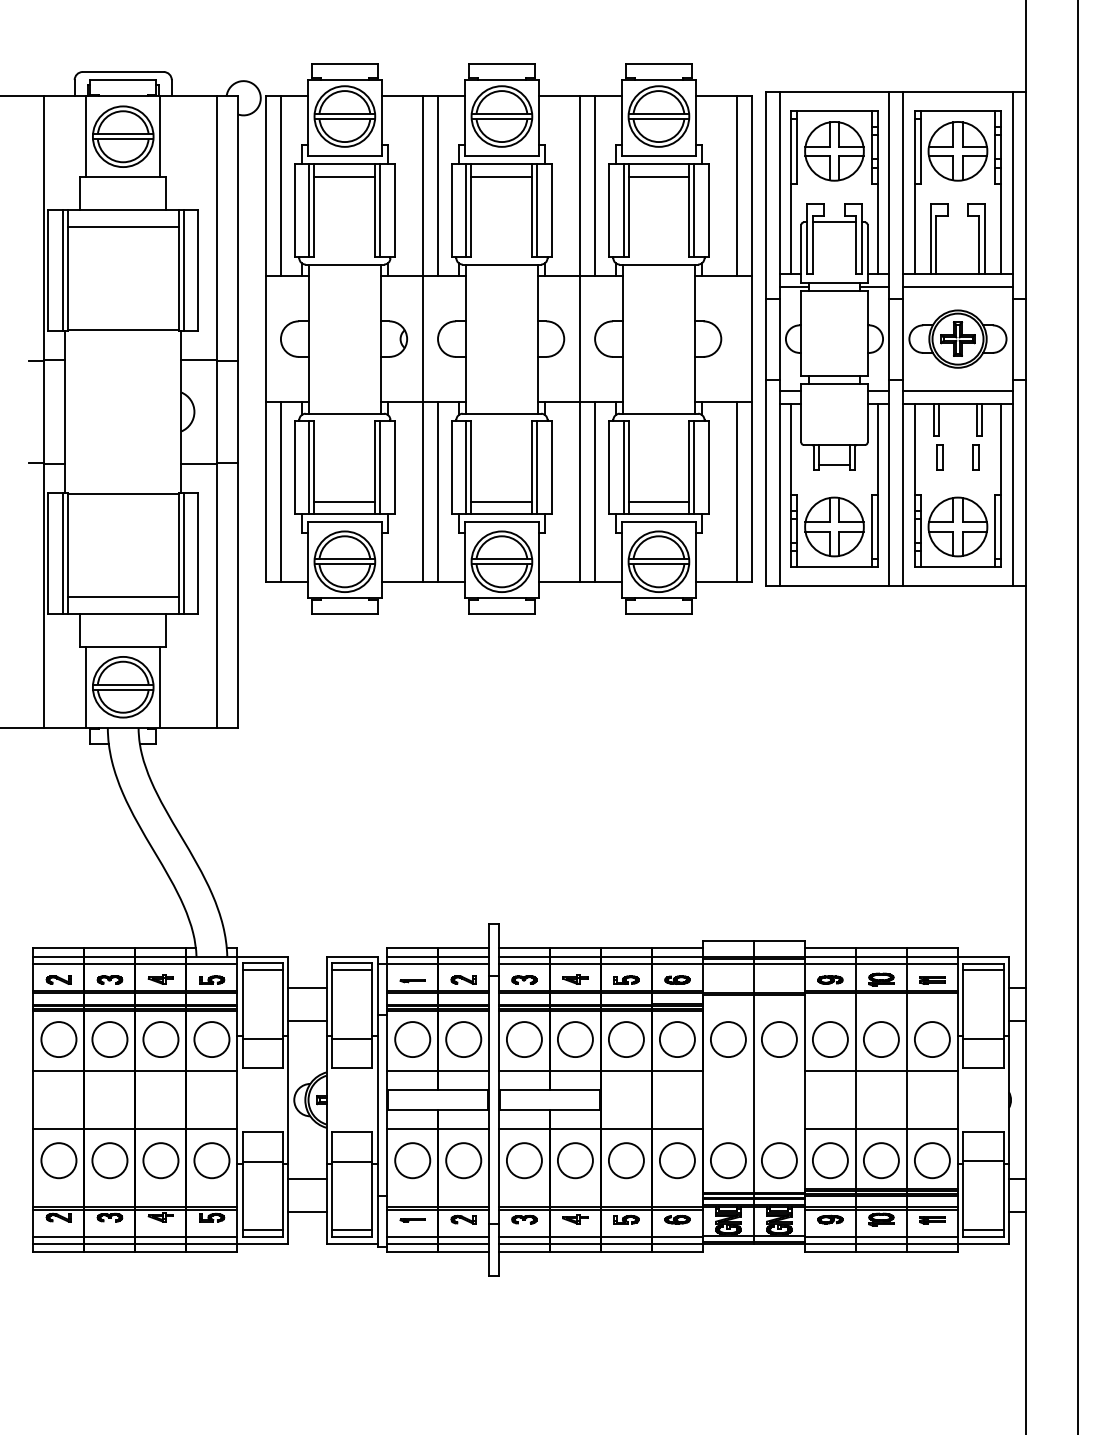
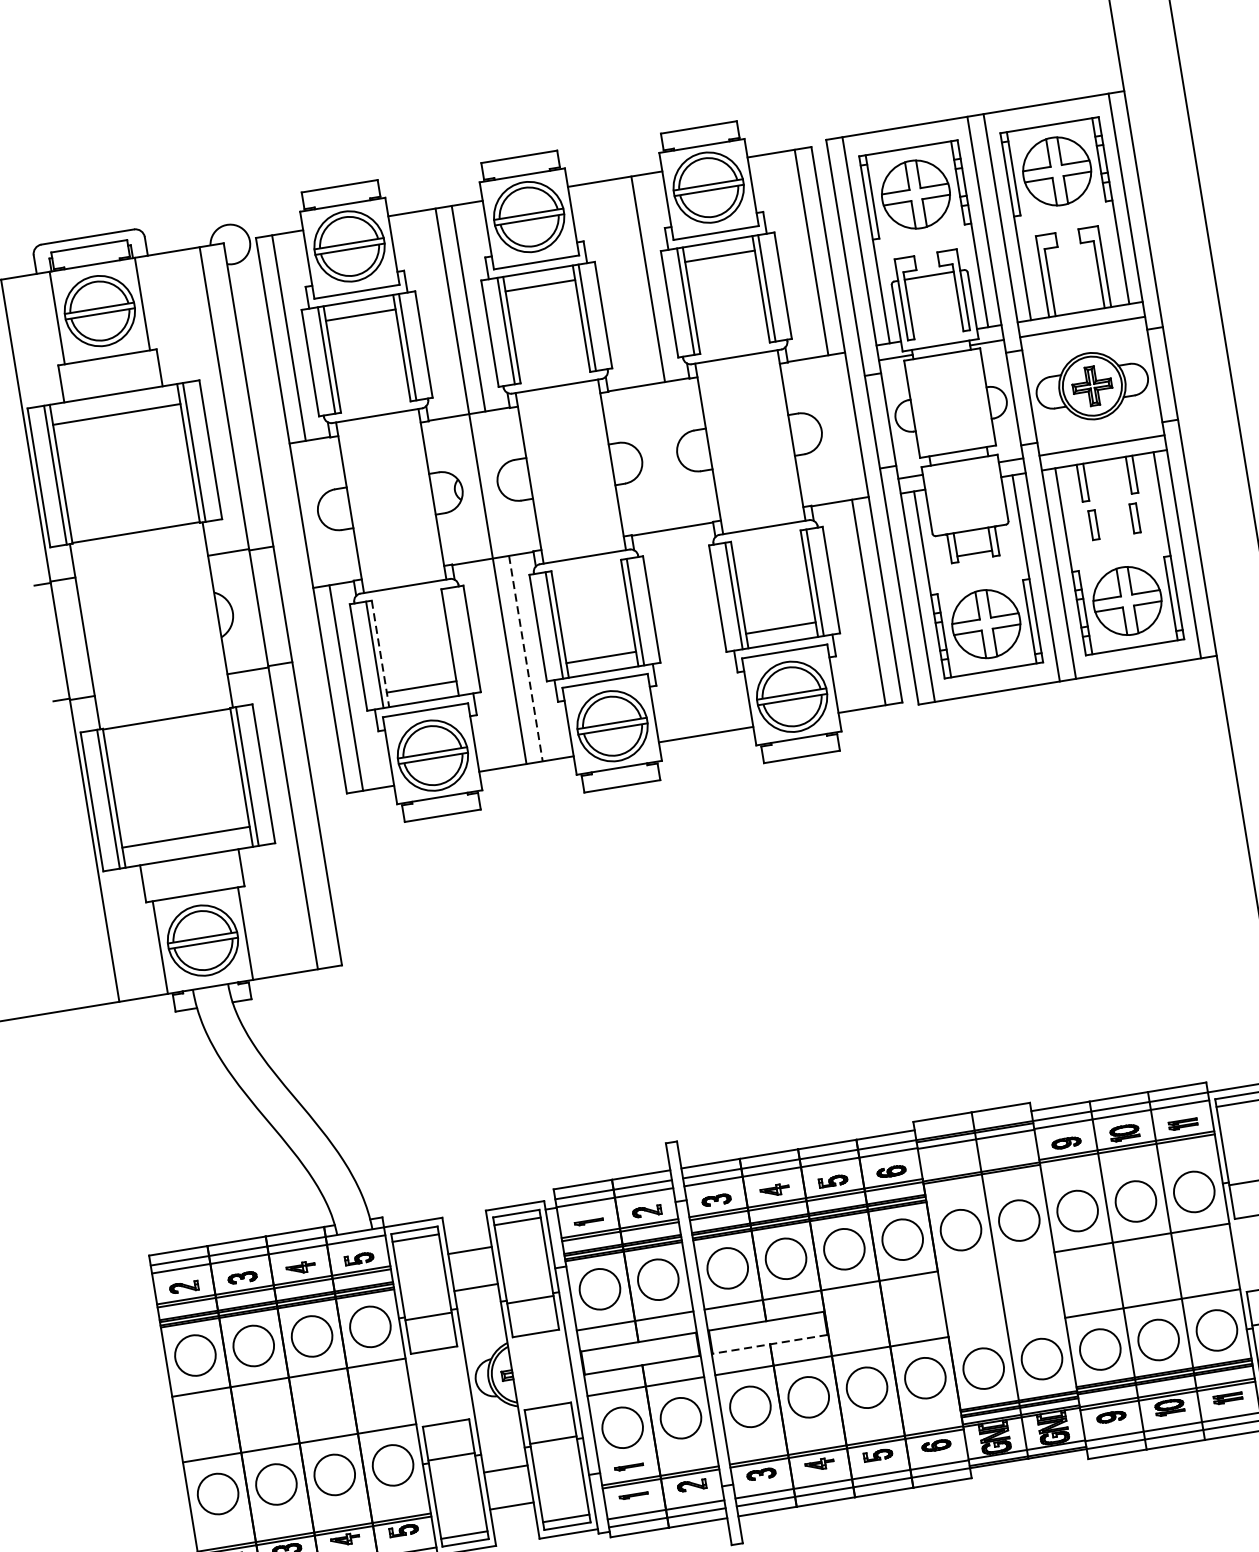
line: (580, 339) -> (660, 457), removed
line: (314, 467) -> (380, 653), solid -> dashed
line: (380, 467) -> (456, 641), removed
line: (437, 492) -> (525, 659), solid -> dashed
line: (594, 492) -> (705, 629), removed
line: (549, 1110) -> (769, 1344), solid -> dashed
line: (412, 1195) -> (628, 1467), added

